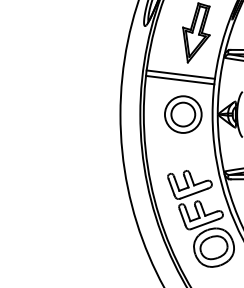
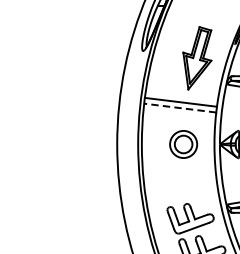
line: (179, 80) -> (179, 108), solid -> dashed
part: (183, 114) -> (183, 144), size x0.7

